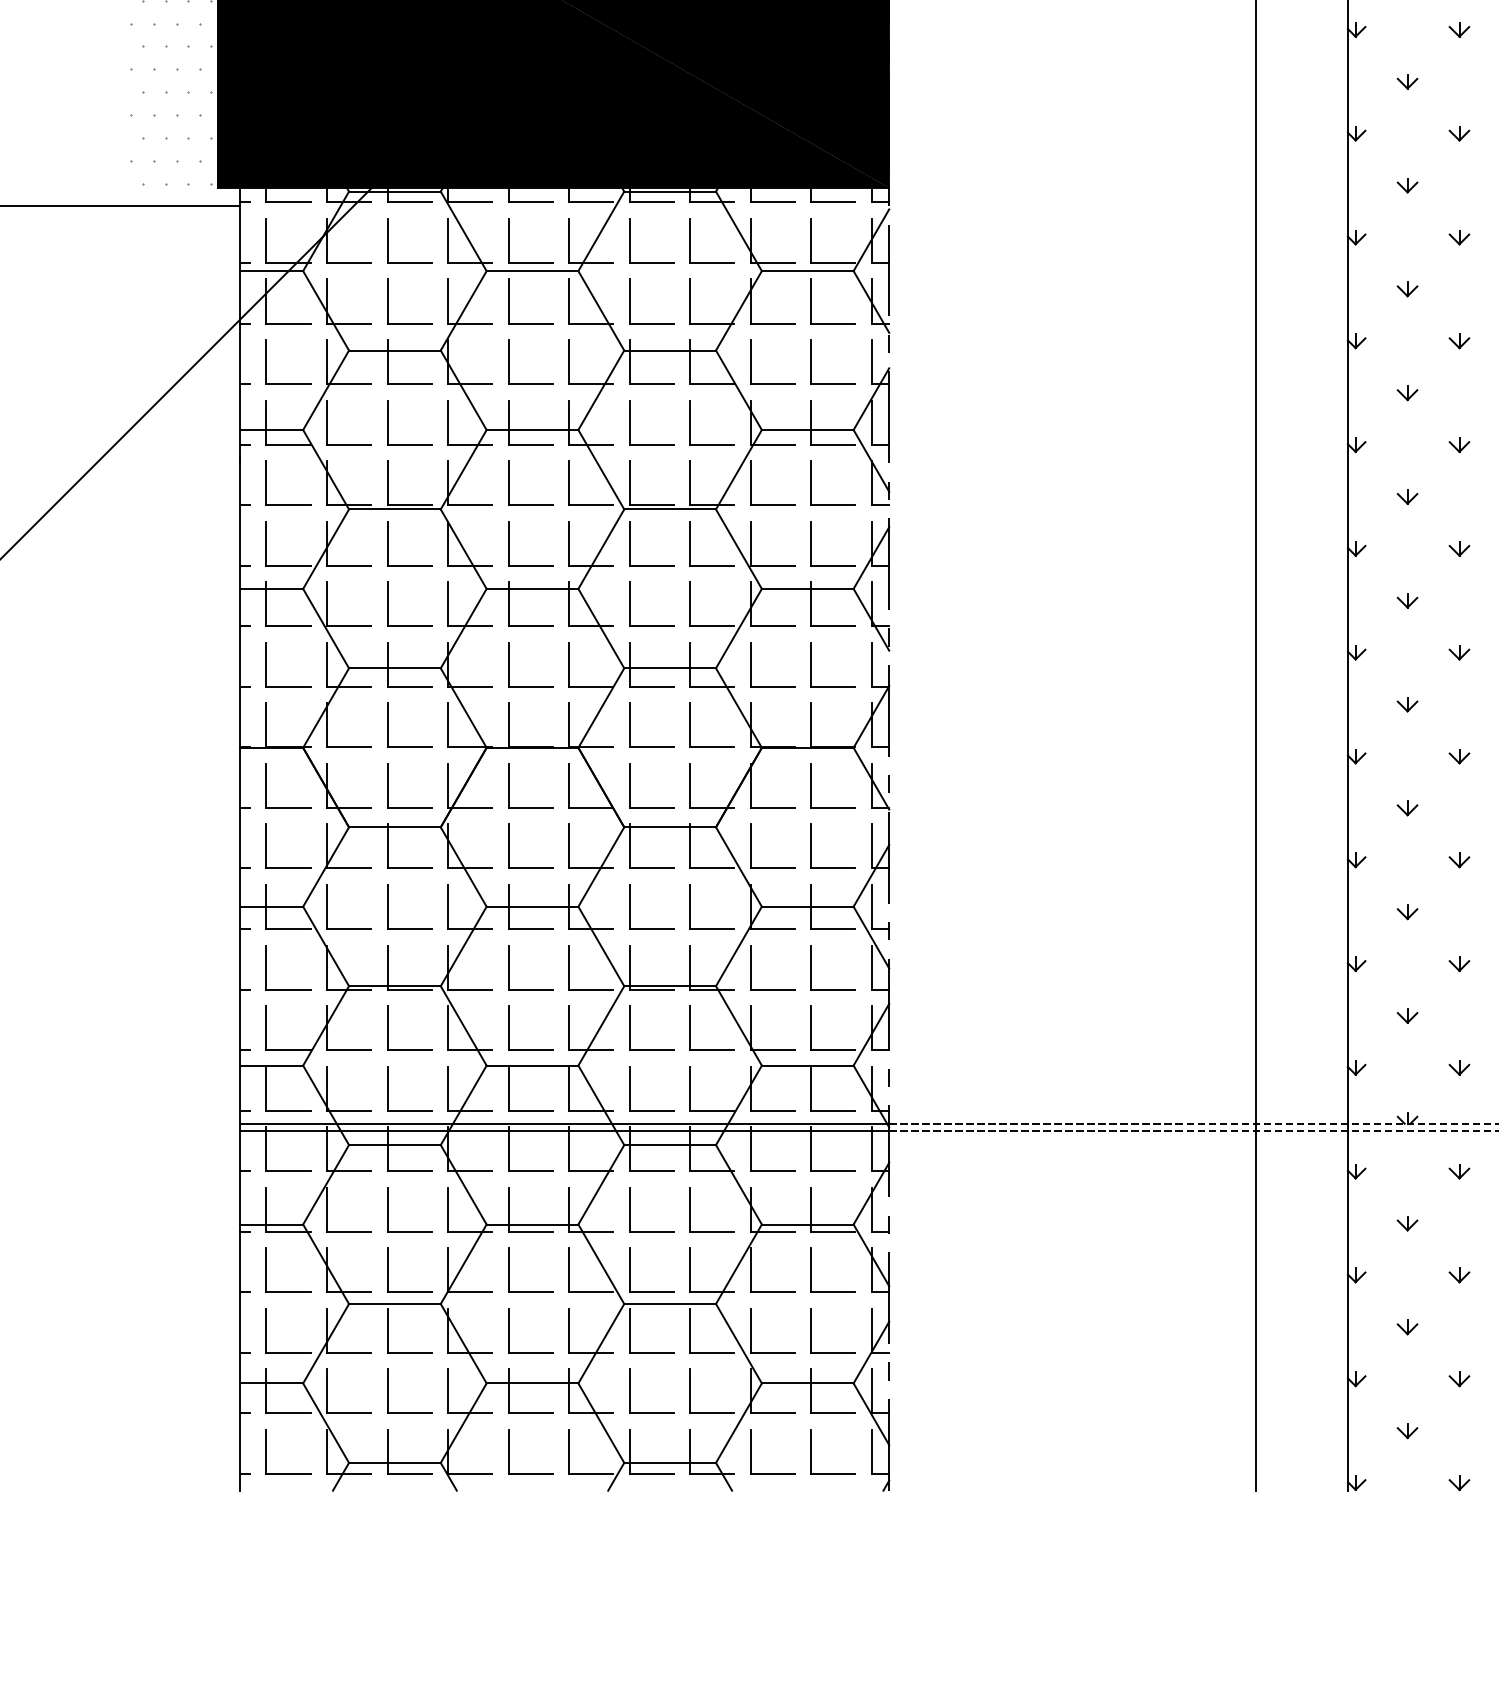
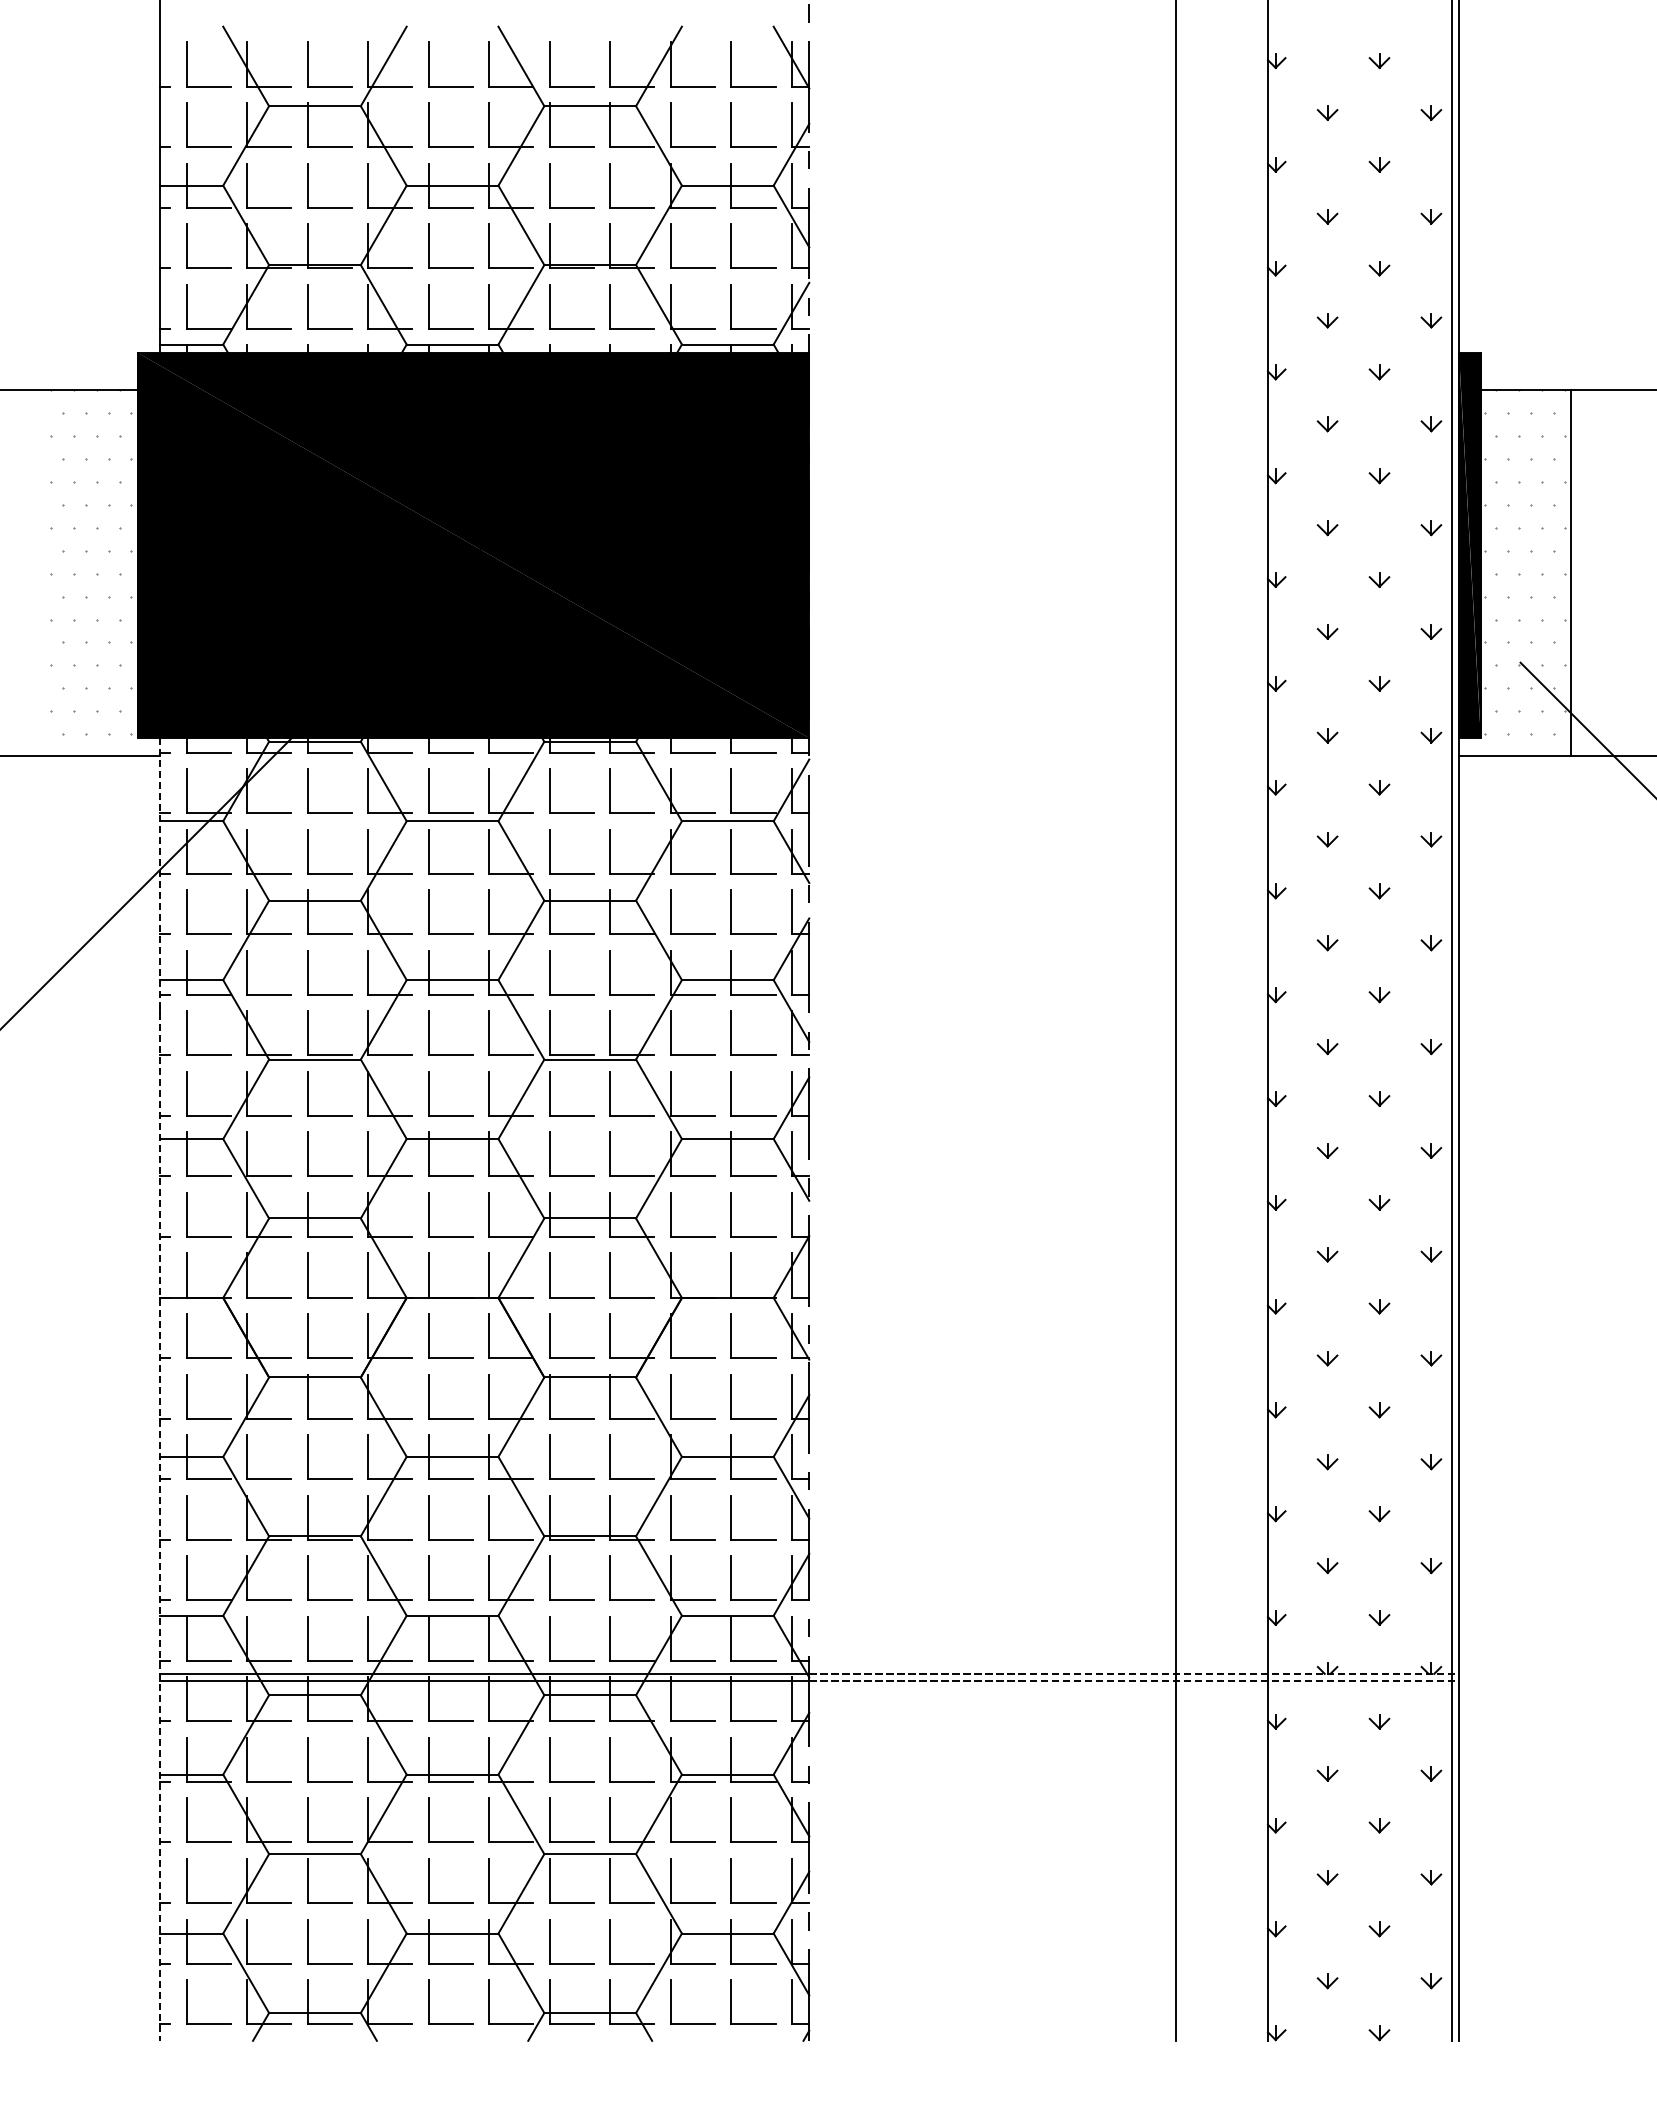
line: (239, 840) -> (159, 1390), solid -> dashed

